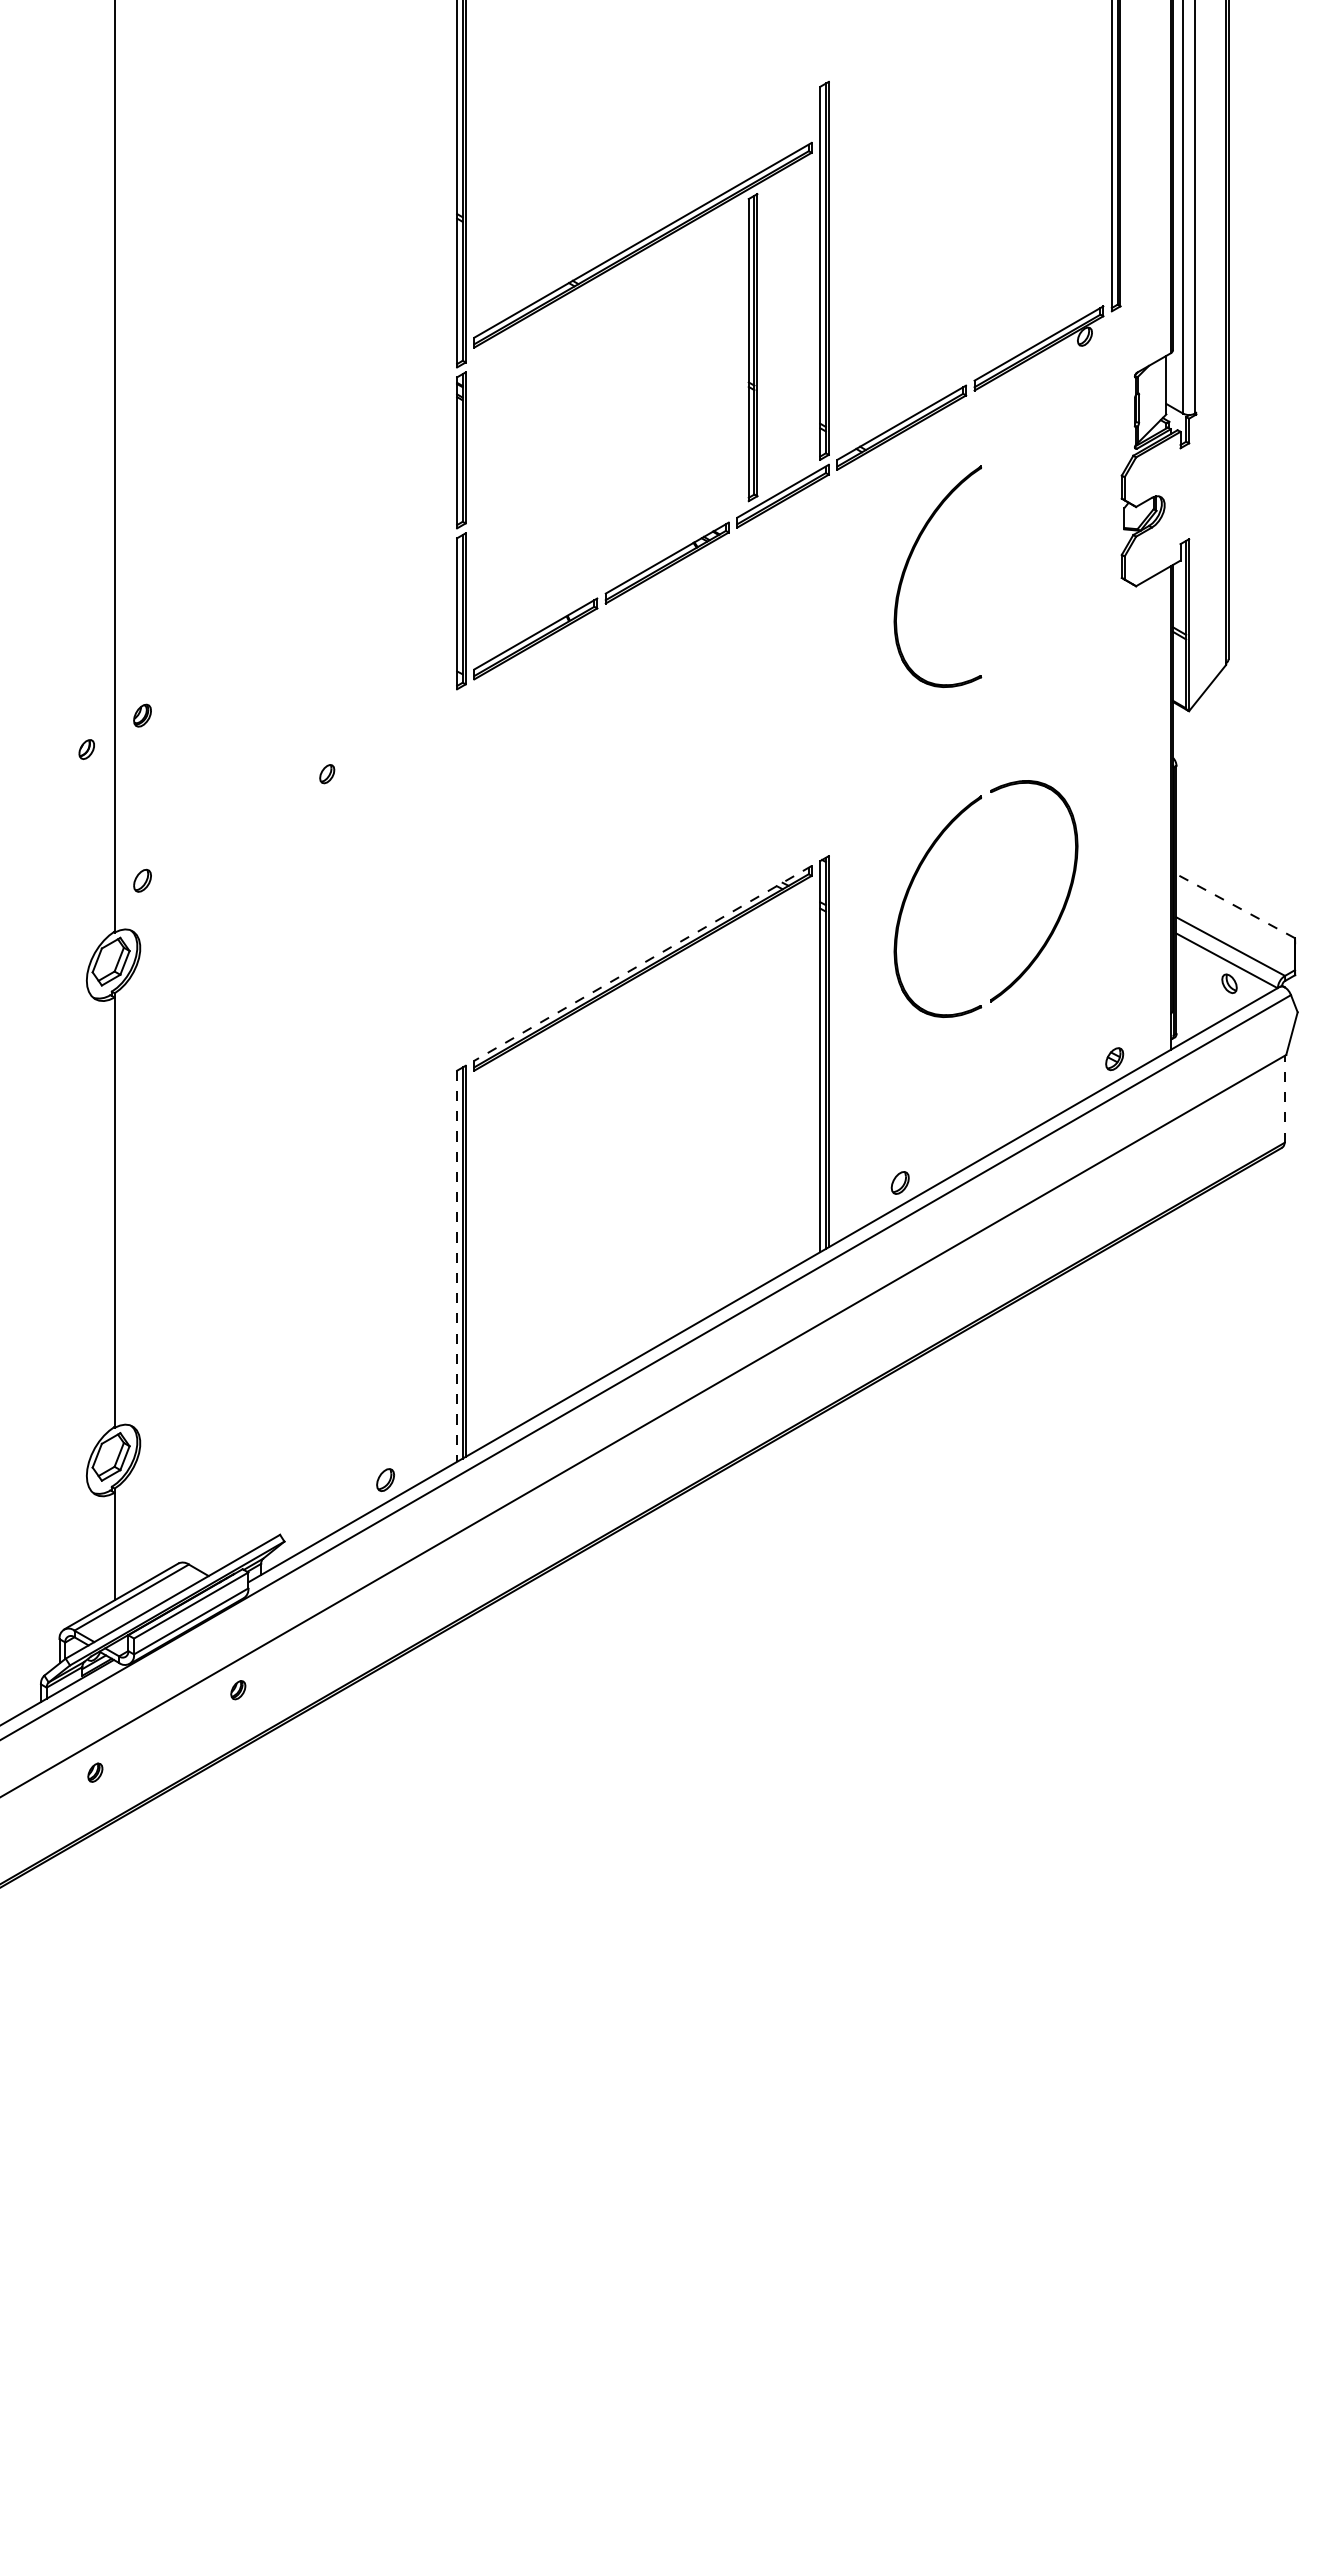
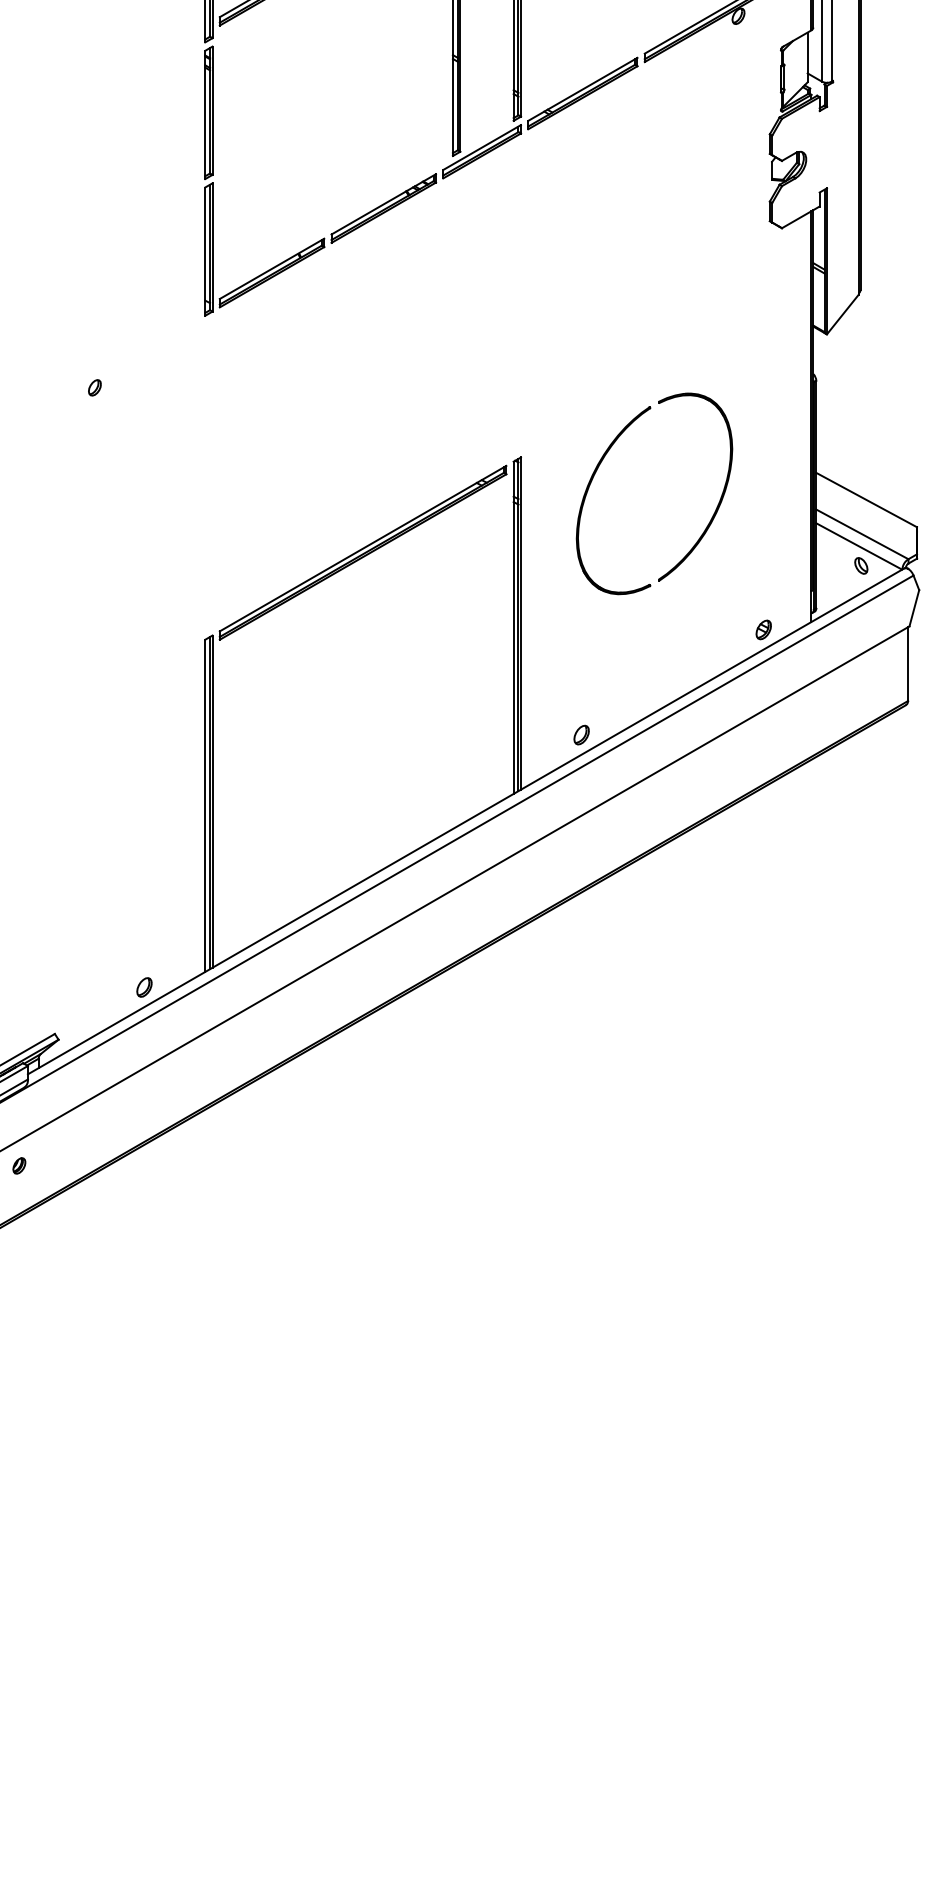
part: (907, 567) -> (587, 212), removed
line: (1235, 905) -> (866, 499), dashed -> solid
line: (642, 963) -> (362, 548), dashed -> solid
line: (1284, 1098) -> (908, 663), dashed -> solid
line: (457, 1266) -> (205, 806), dashed -> solid

